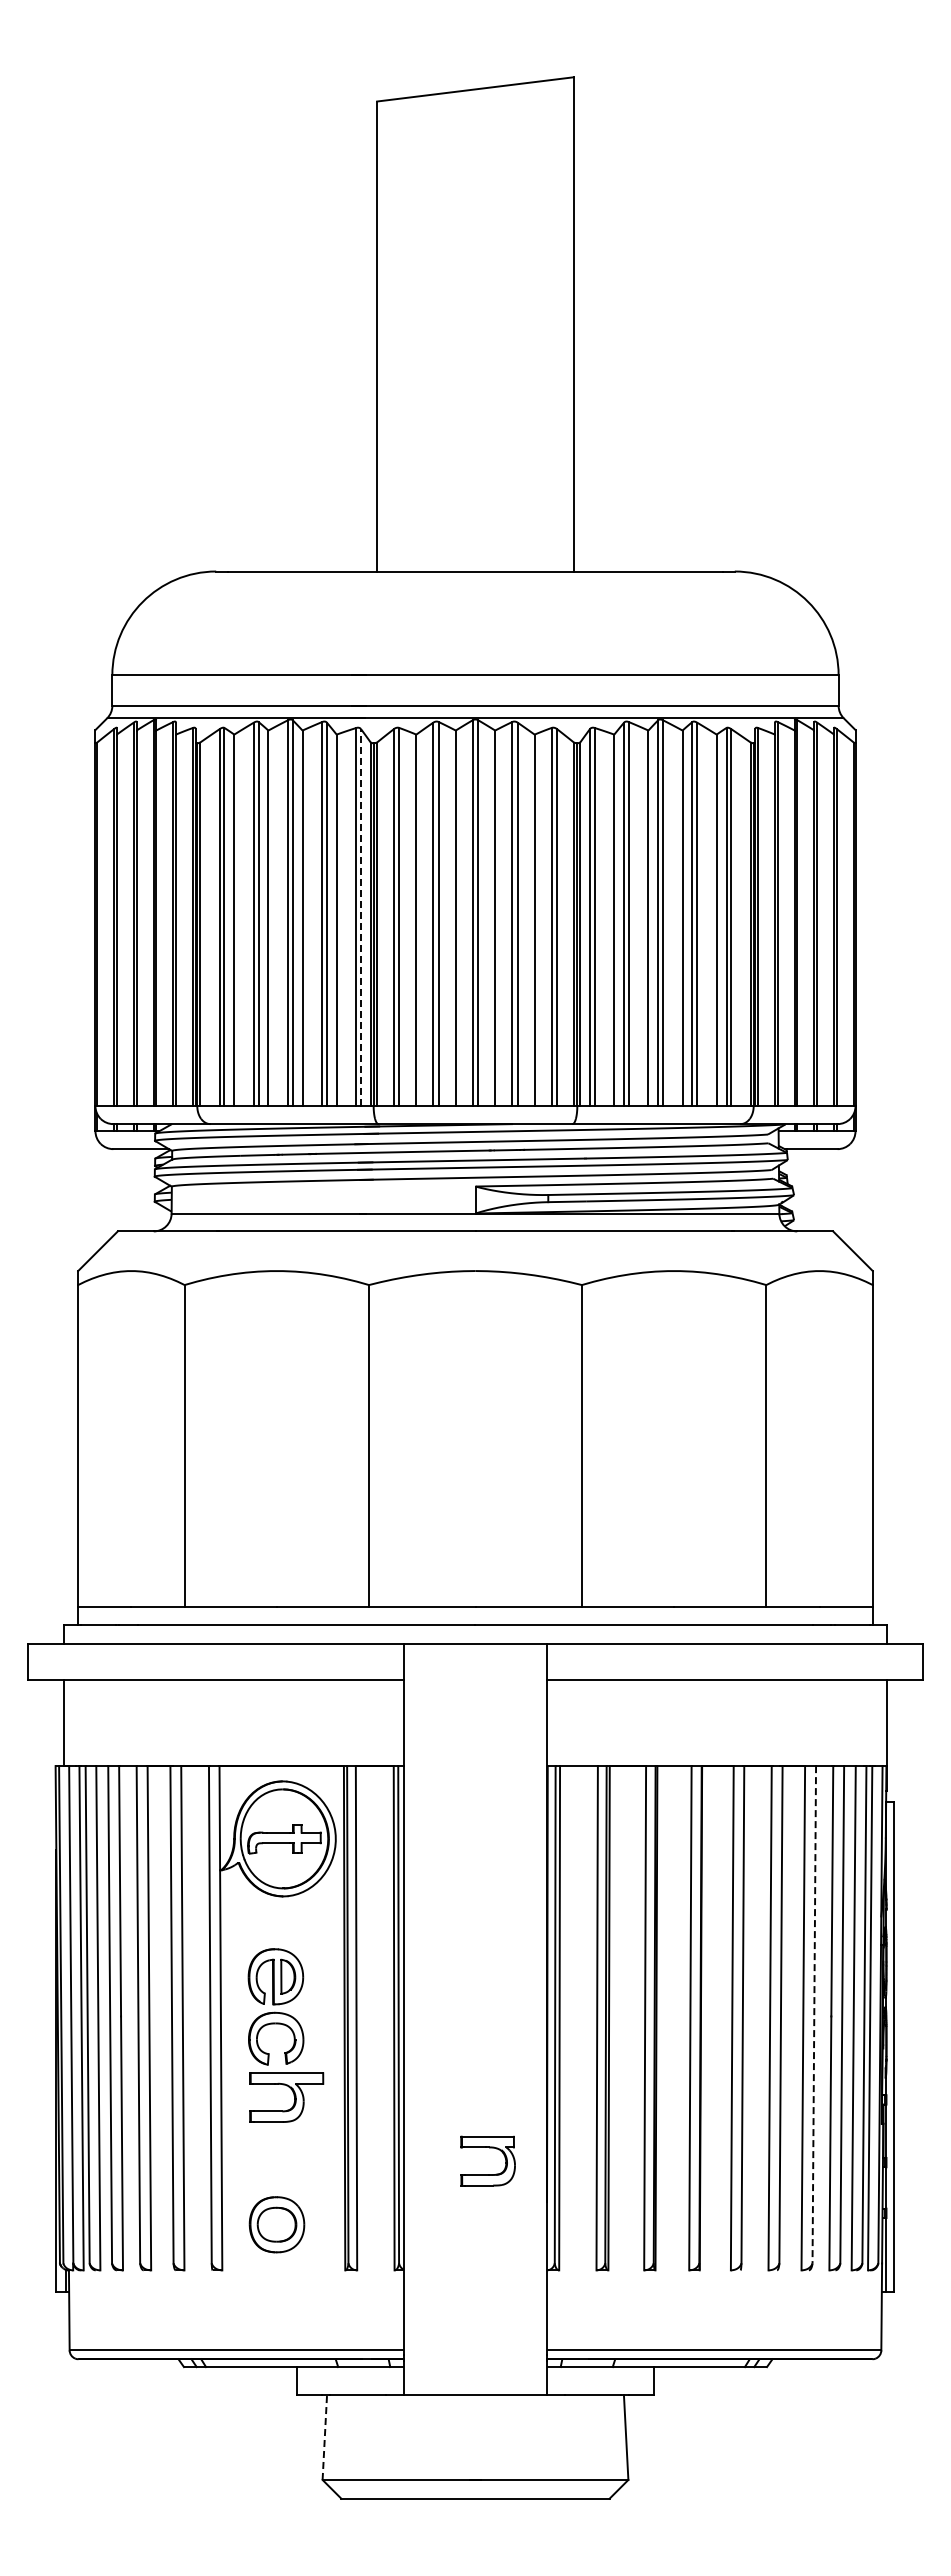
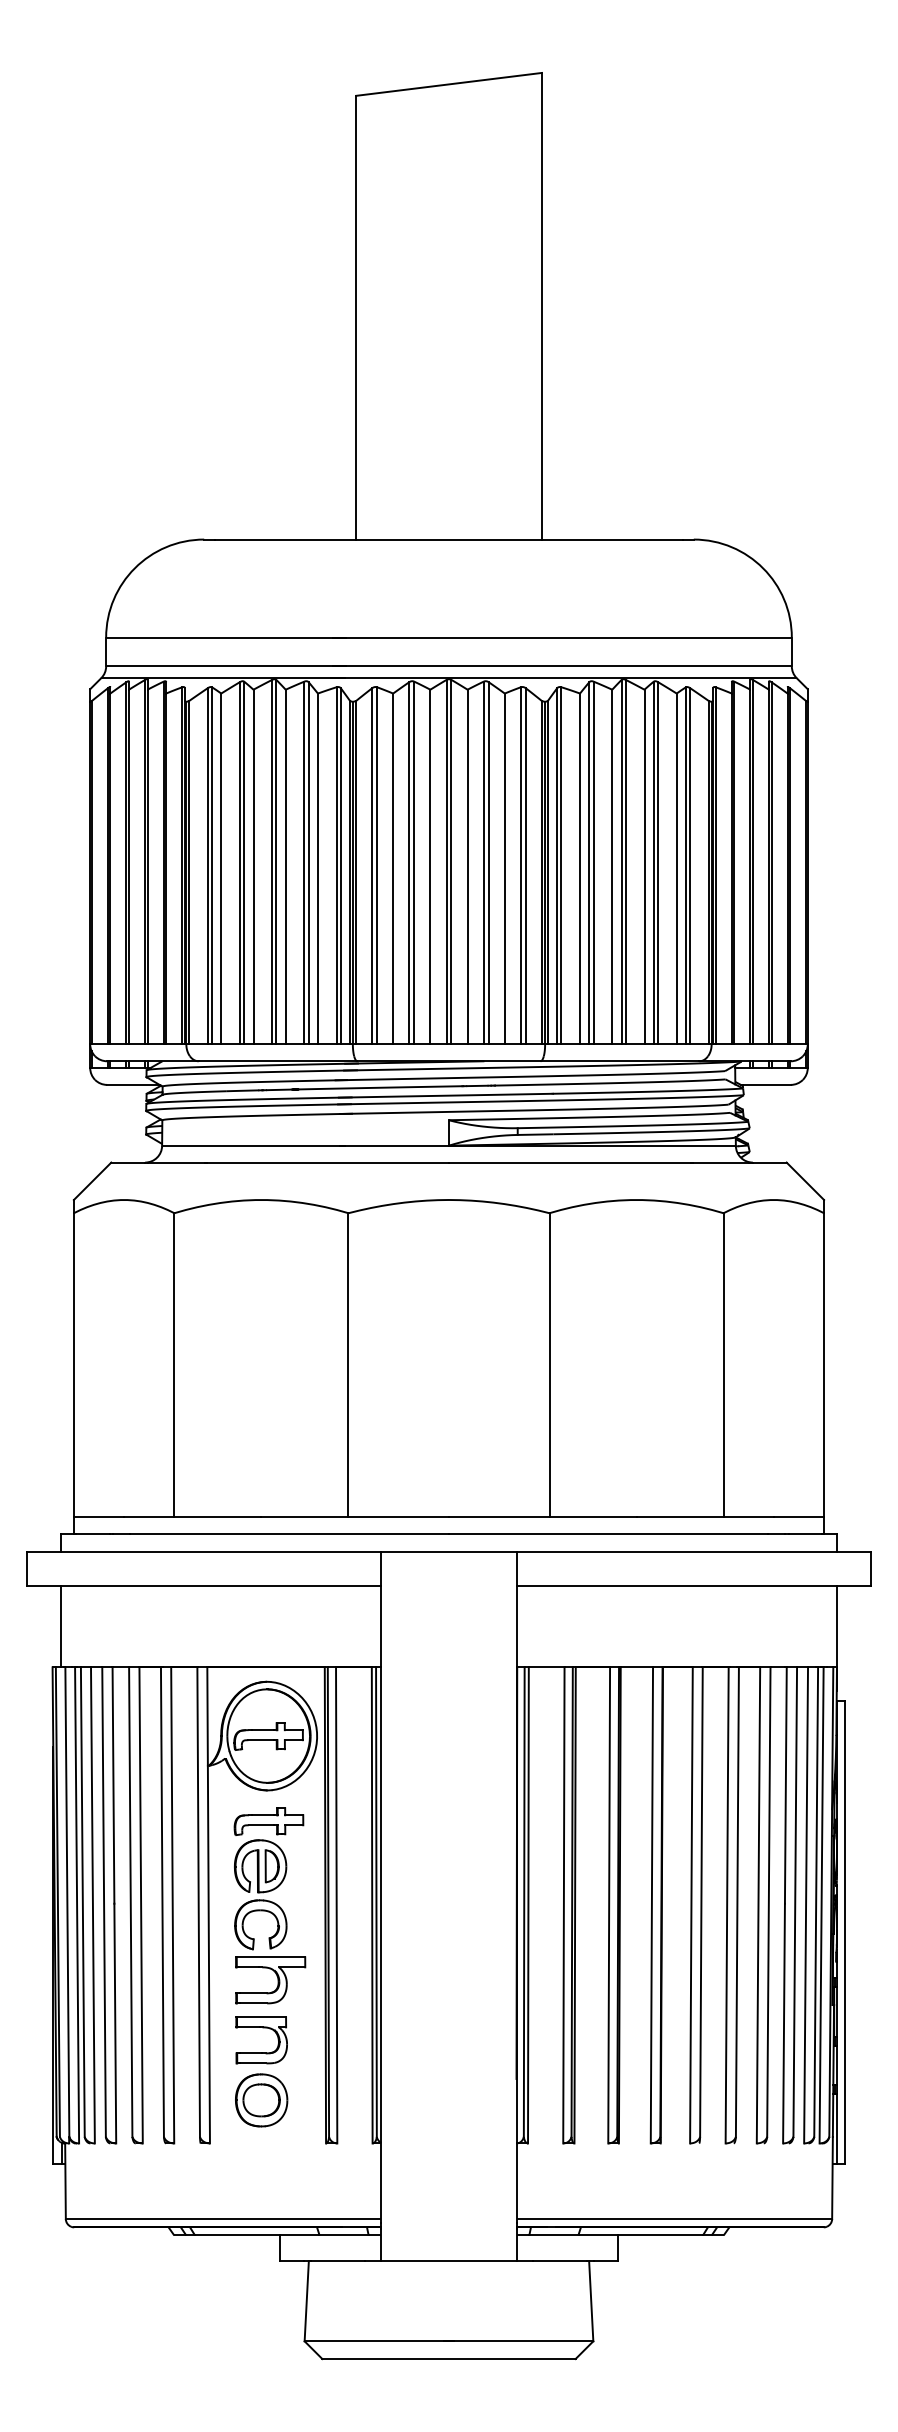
line: (360, 917) -> (340, 866), dashed -> solid
part: (284, 1929) -> (268, 1821), added
line: (814, 2014) -> (769, 1901), dashed -> solid
part: (489, 2148) -> (263, 2028), moved
line: (324, 2437) -> (306, 2301), dashed -> solid

